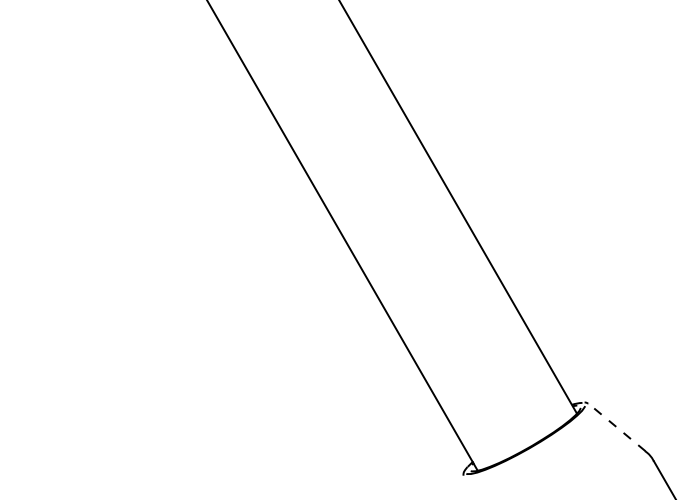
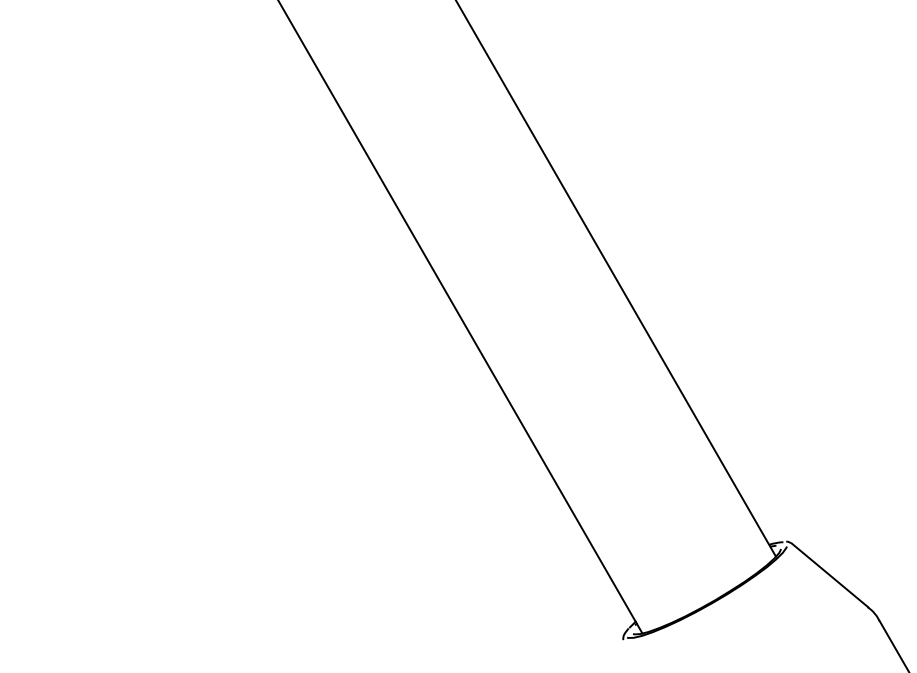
line: (617, 427) -> (830, 575), dashed -> solid

